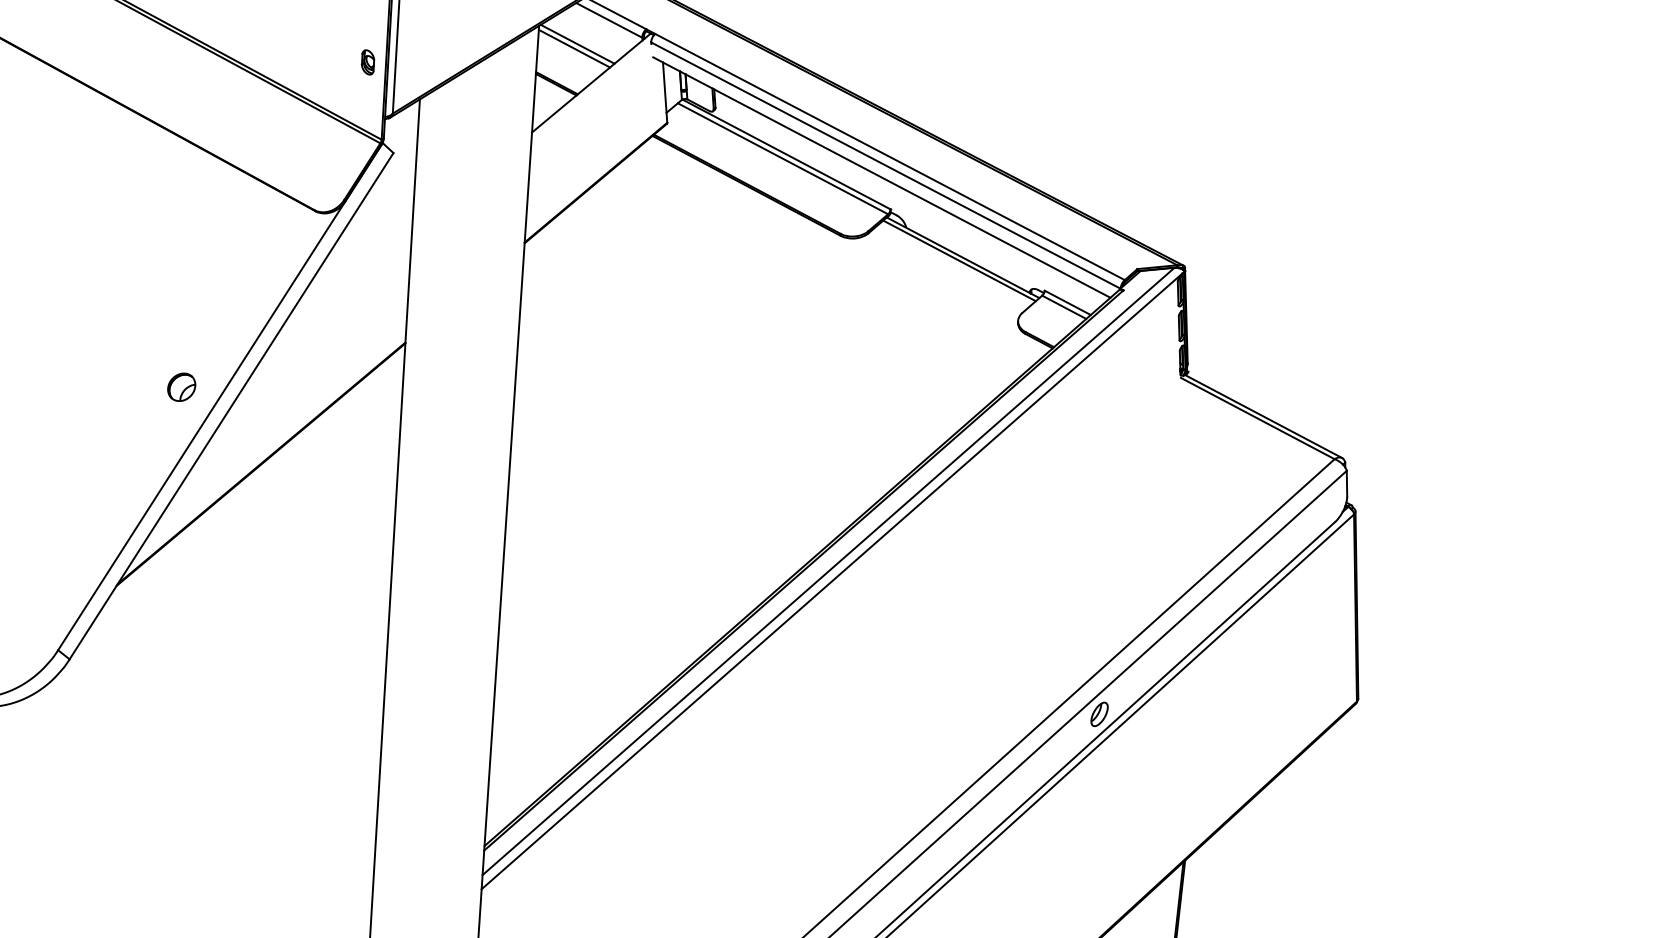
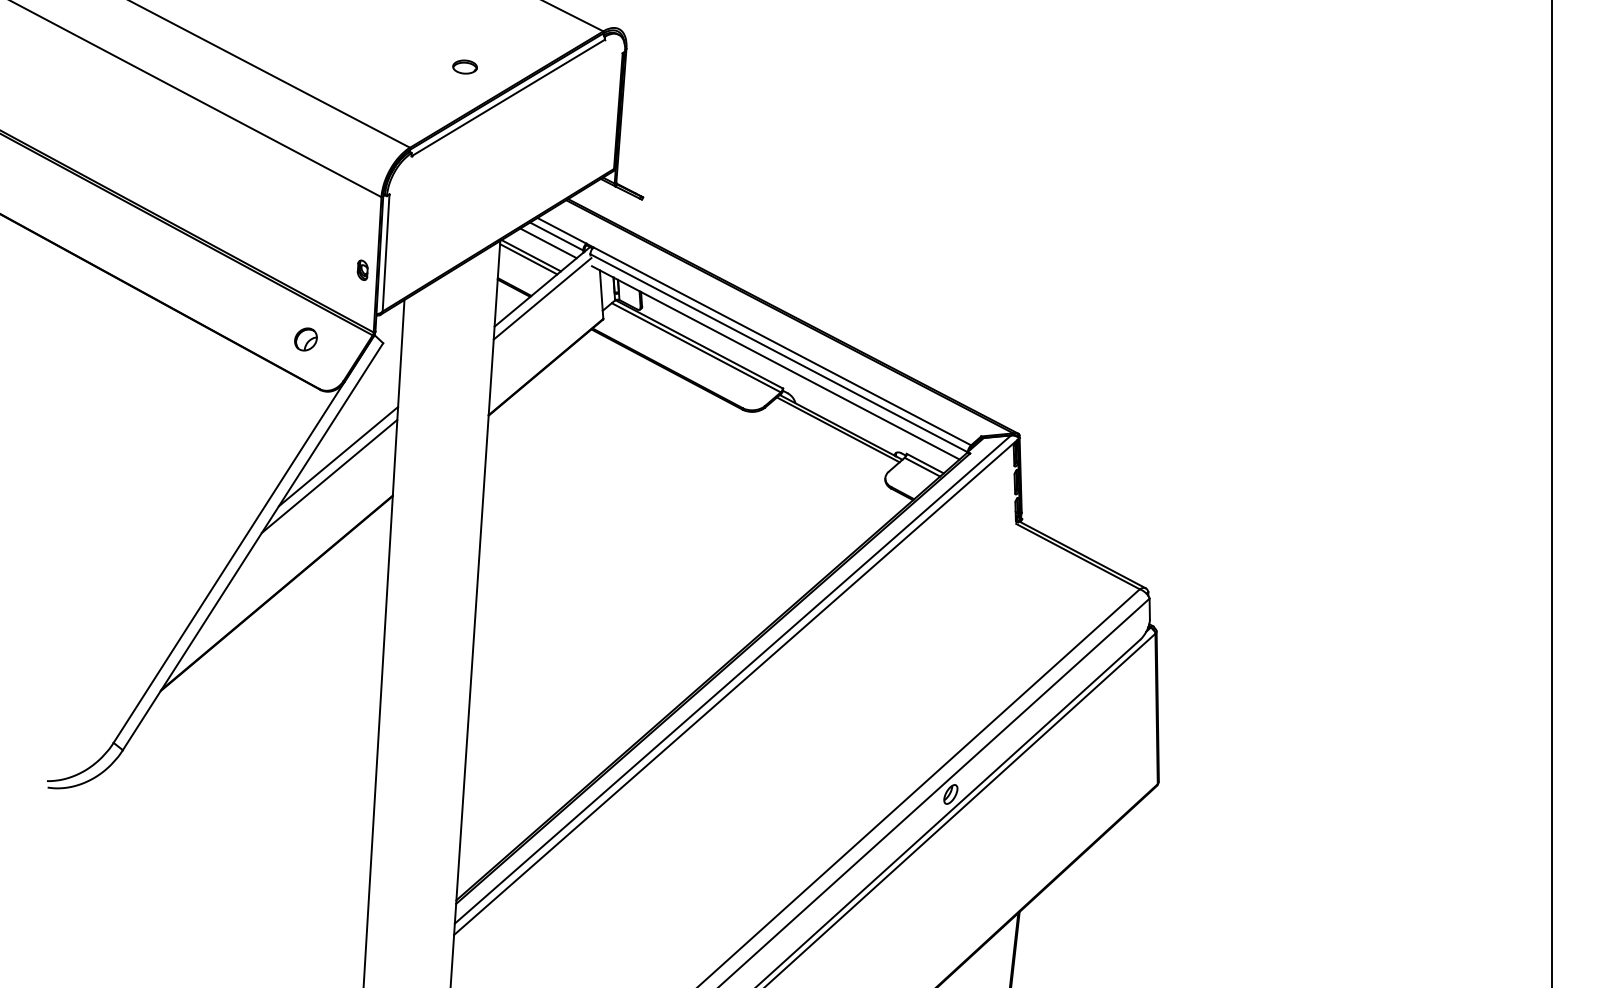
line: (599, 29) -> (548, 243), added
line: (591, 97) -> (542, 298), added
line: (337, 294) -> (338, 456), added
line: (326, 317) -> (329, 475), added
part: (181, 387) -> (305, 339), moved

